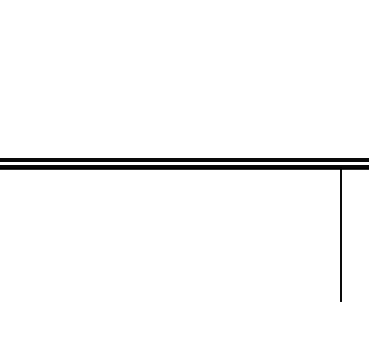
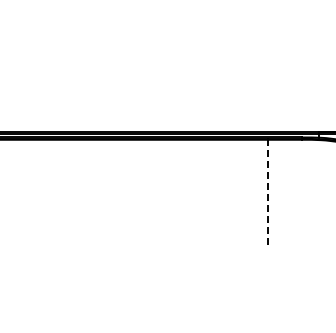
line: (341, 234) -> (268, 192), solid -> dashed

